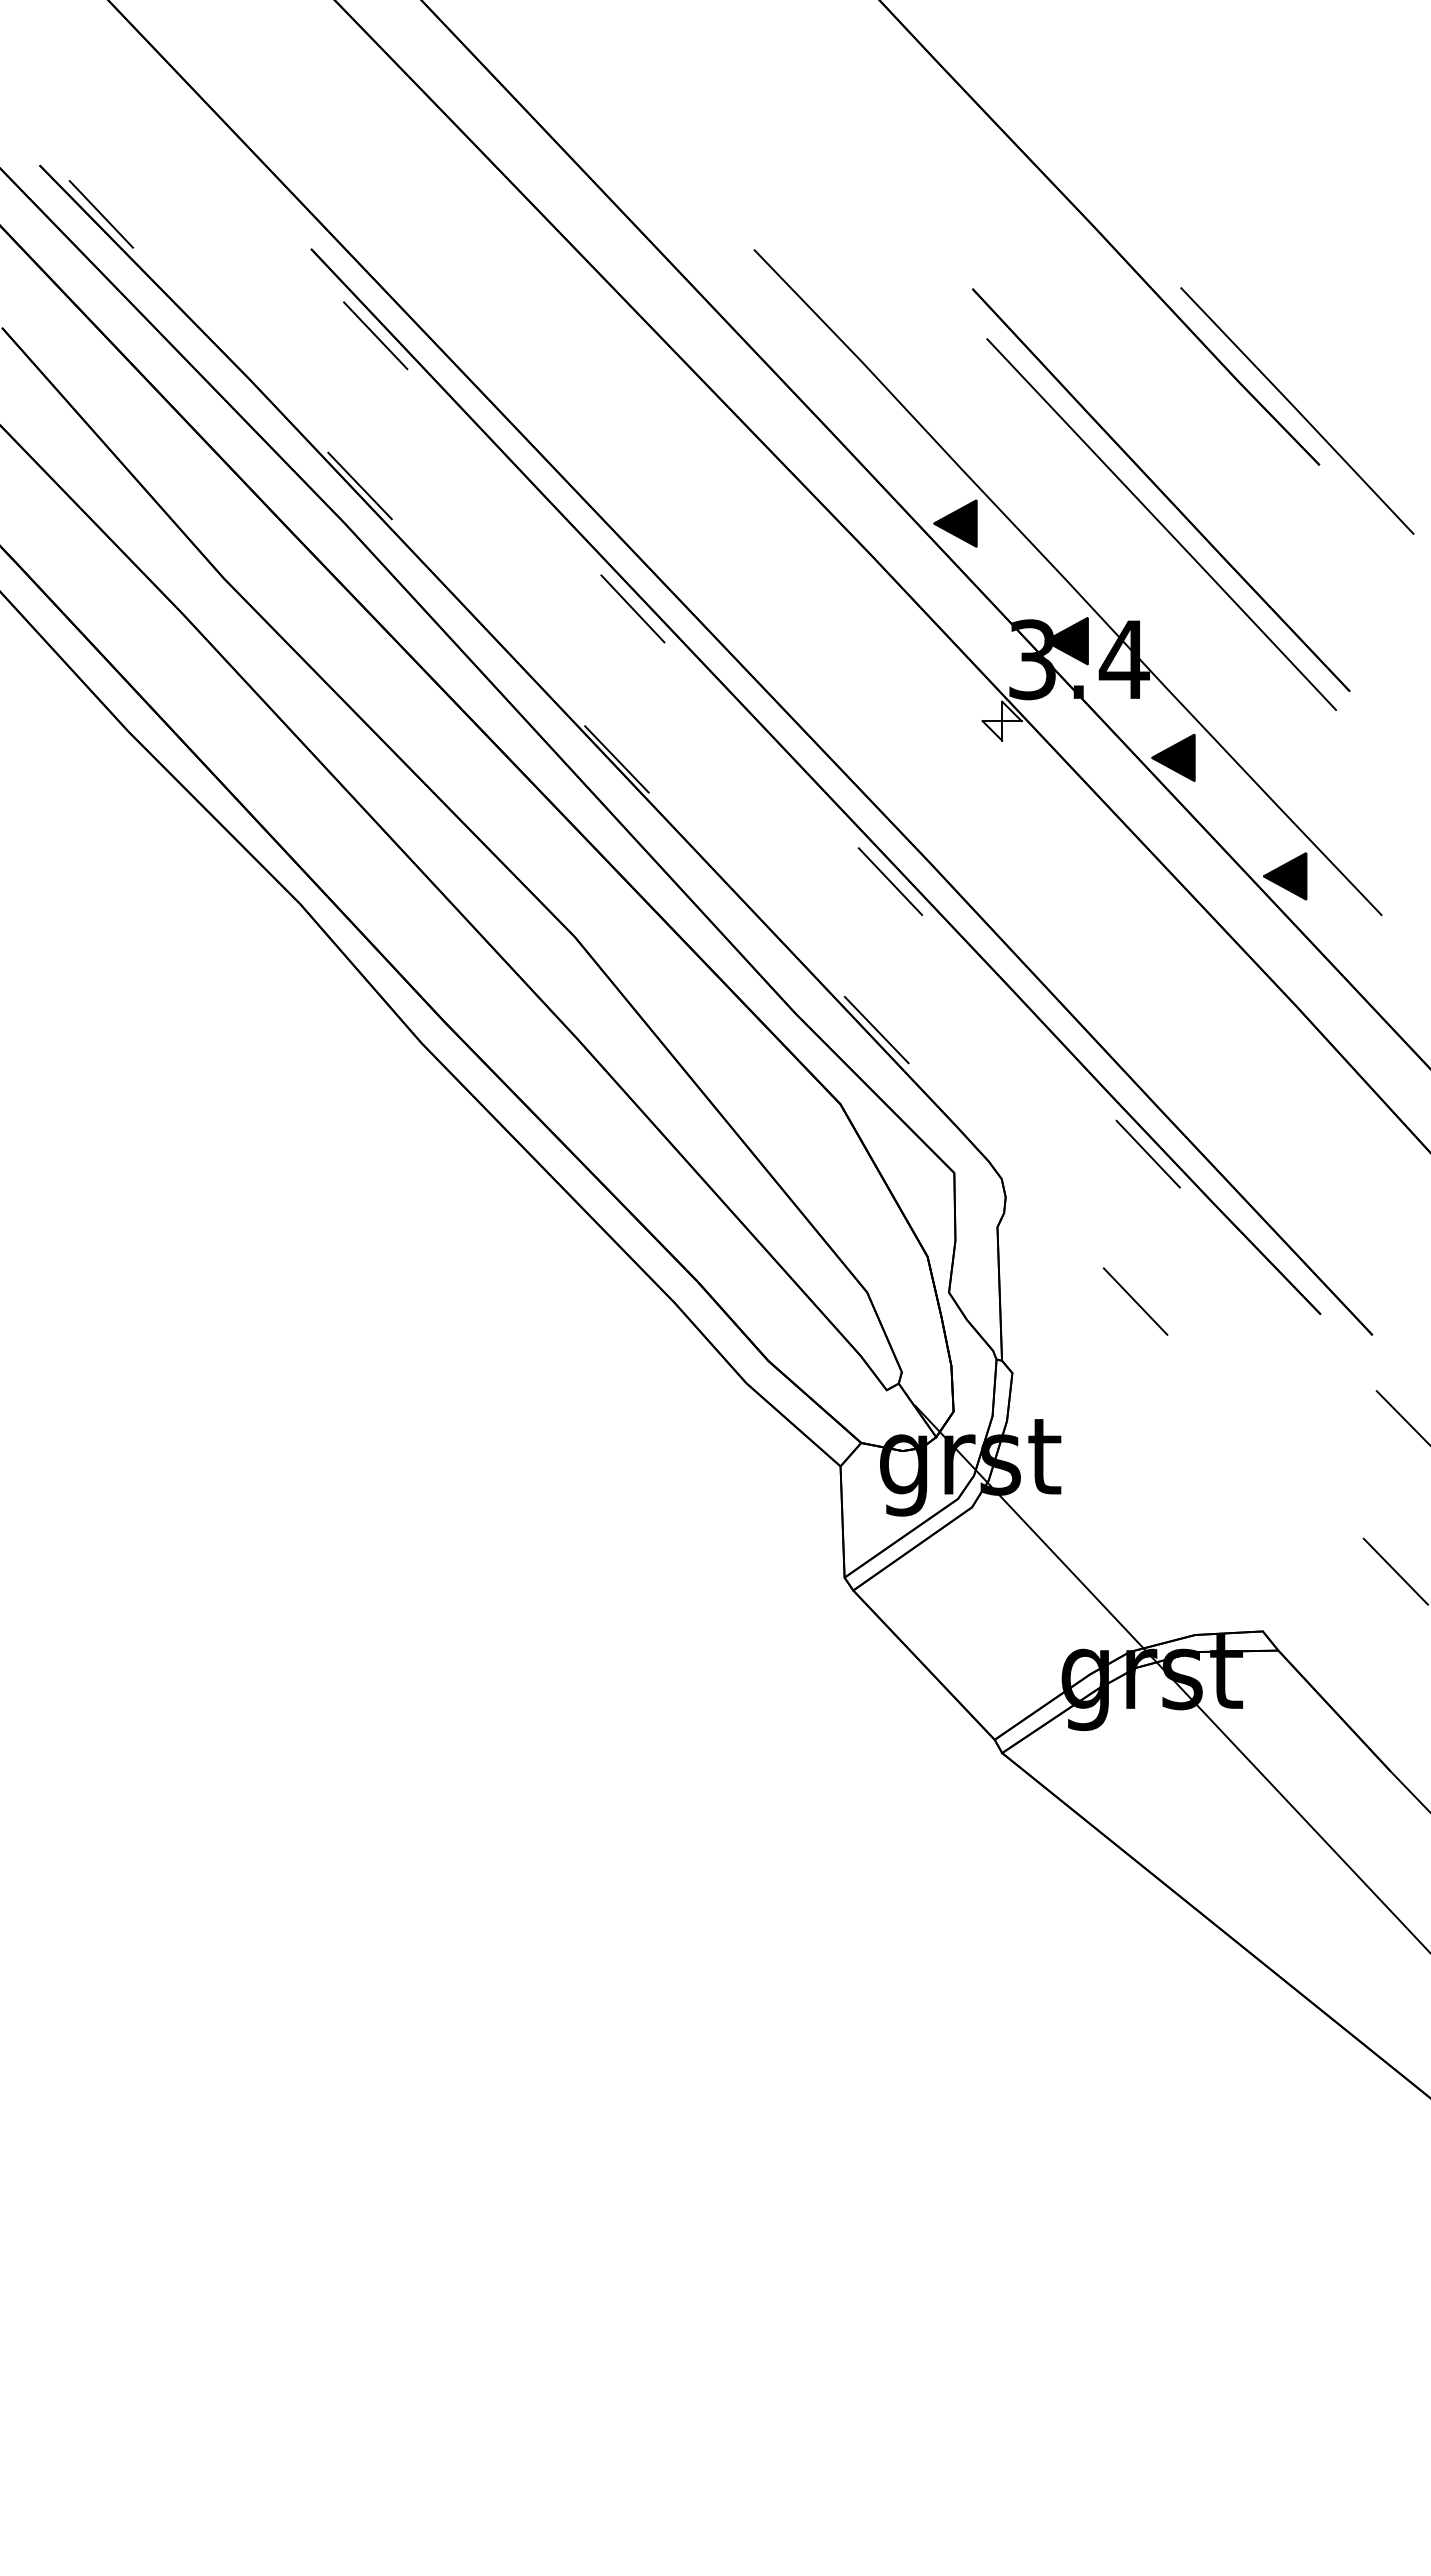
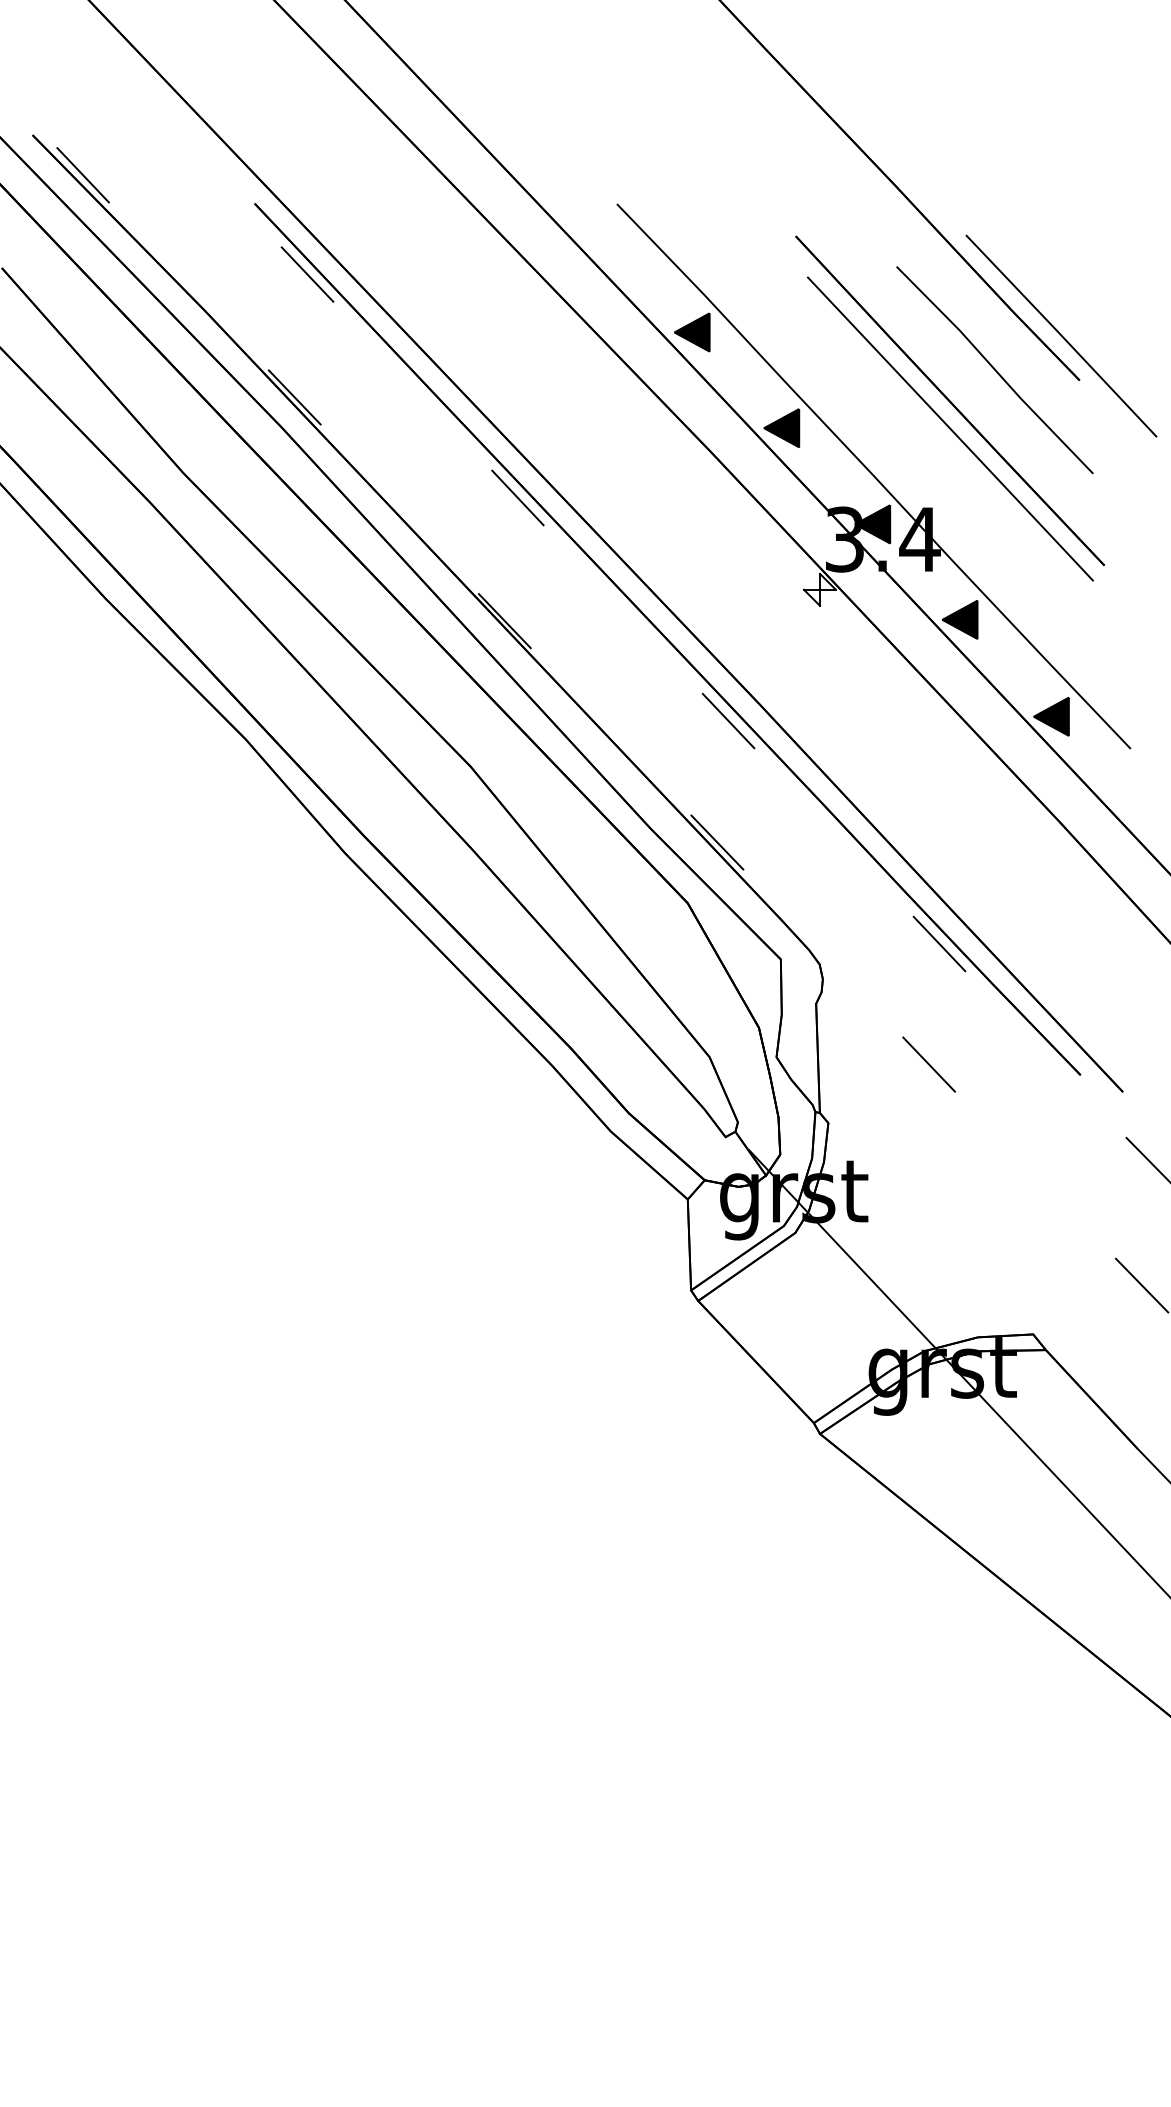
part: (845, 406) -> (691, 332), added
line: (1215, 452) -> (994, 370), added

